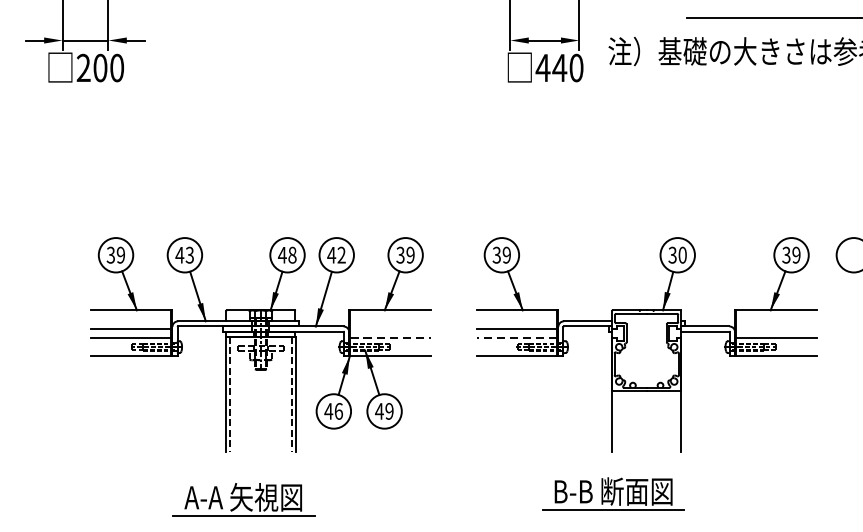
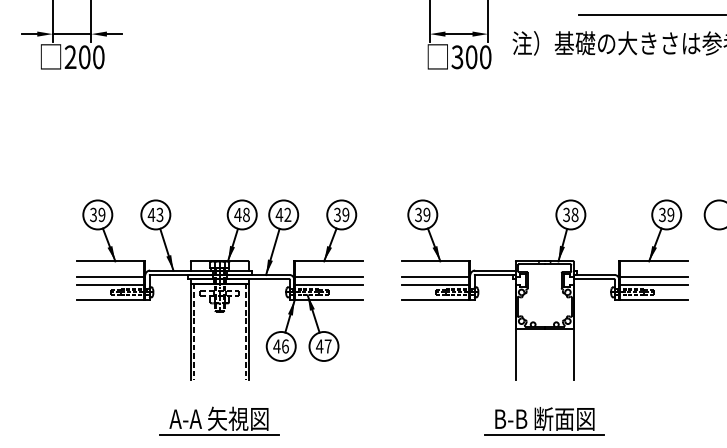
text: (551, 68) -> (464, 57), 440 -> 300
text: (682, 254) -> (574, 214), 30 -> 38
line: (389, 328) -> (328, 276), added
line: (775, 328) -> (653, 276), added
line: (391, 337) -> (329, 284), dashed -> solid
line: (516, 337) -> (435, 284), dashed -> solid
text: (388, 411) -> (327, 346), 49 -> 47
part: (613, 494) -> (544, 421), moved
part: (243, 499) -> (219, 420), moved

